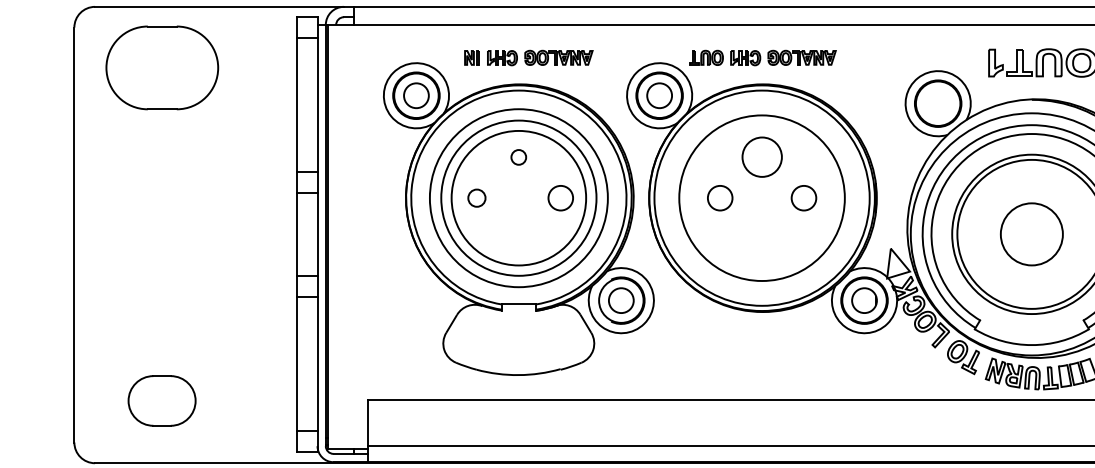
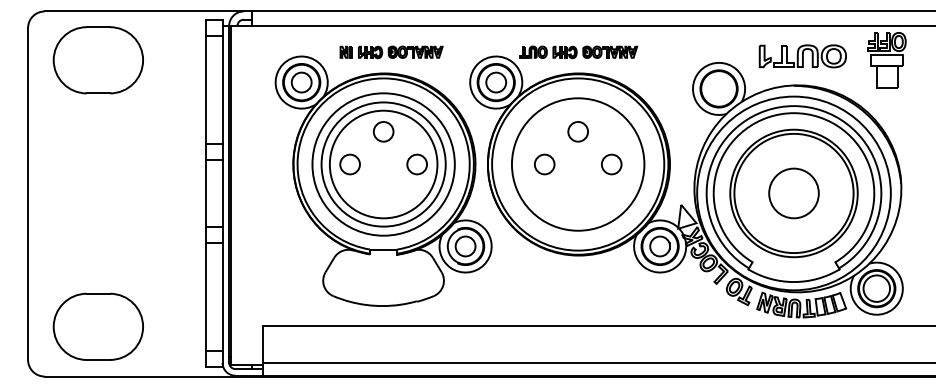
circle: (518, 156) -> (383, 131), size x1.67
circle: (761, 156) -> (577, 131), size x0.62
circle: (476, 198) -> (349, 164), size x1.43
part: (161, 400) -> (97, 326), size x1.67

